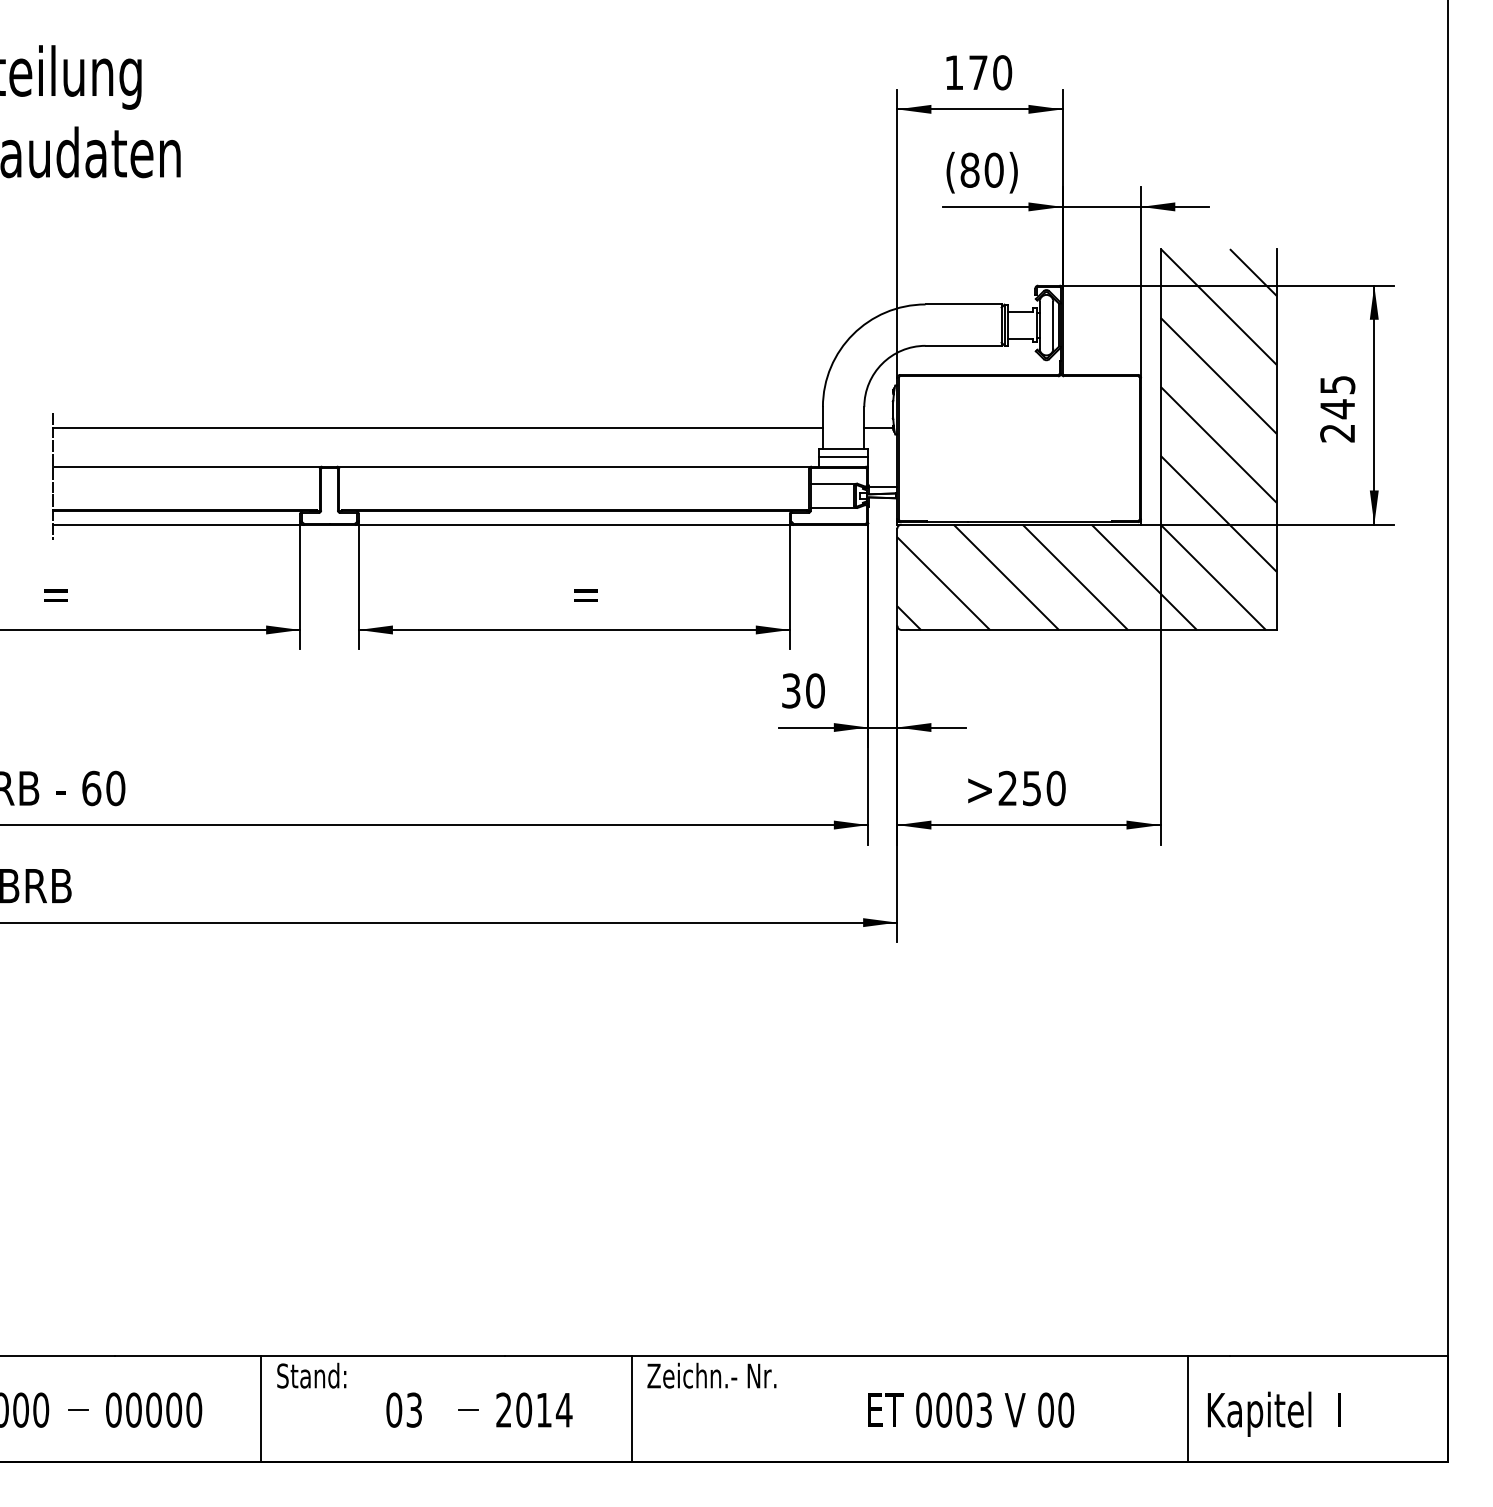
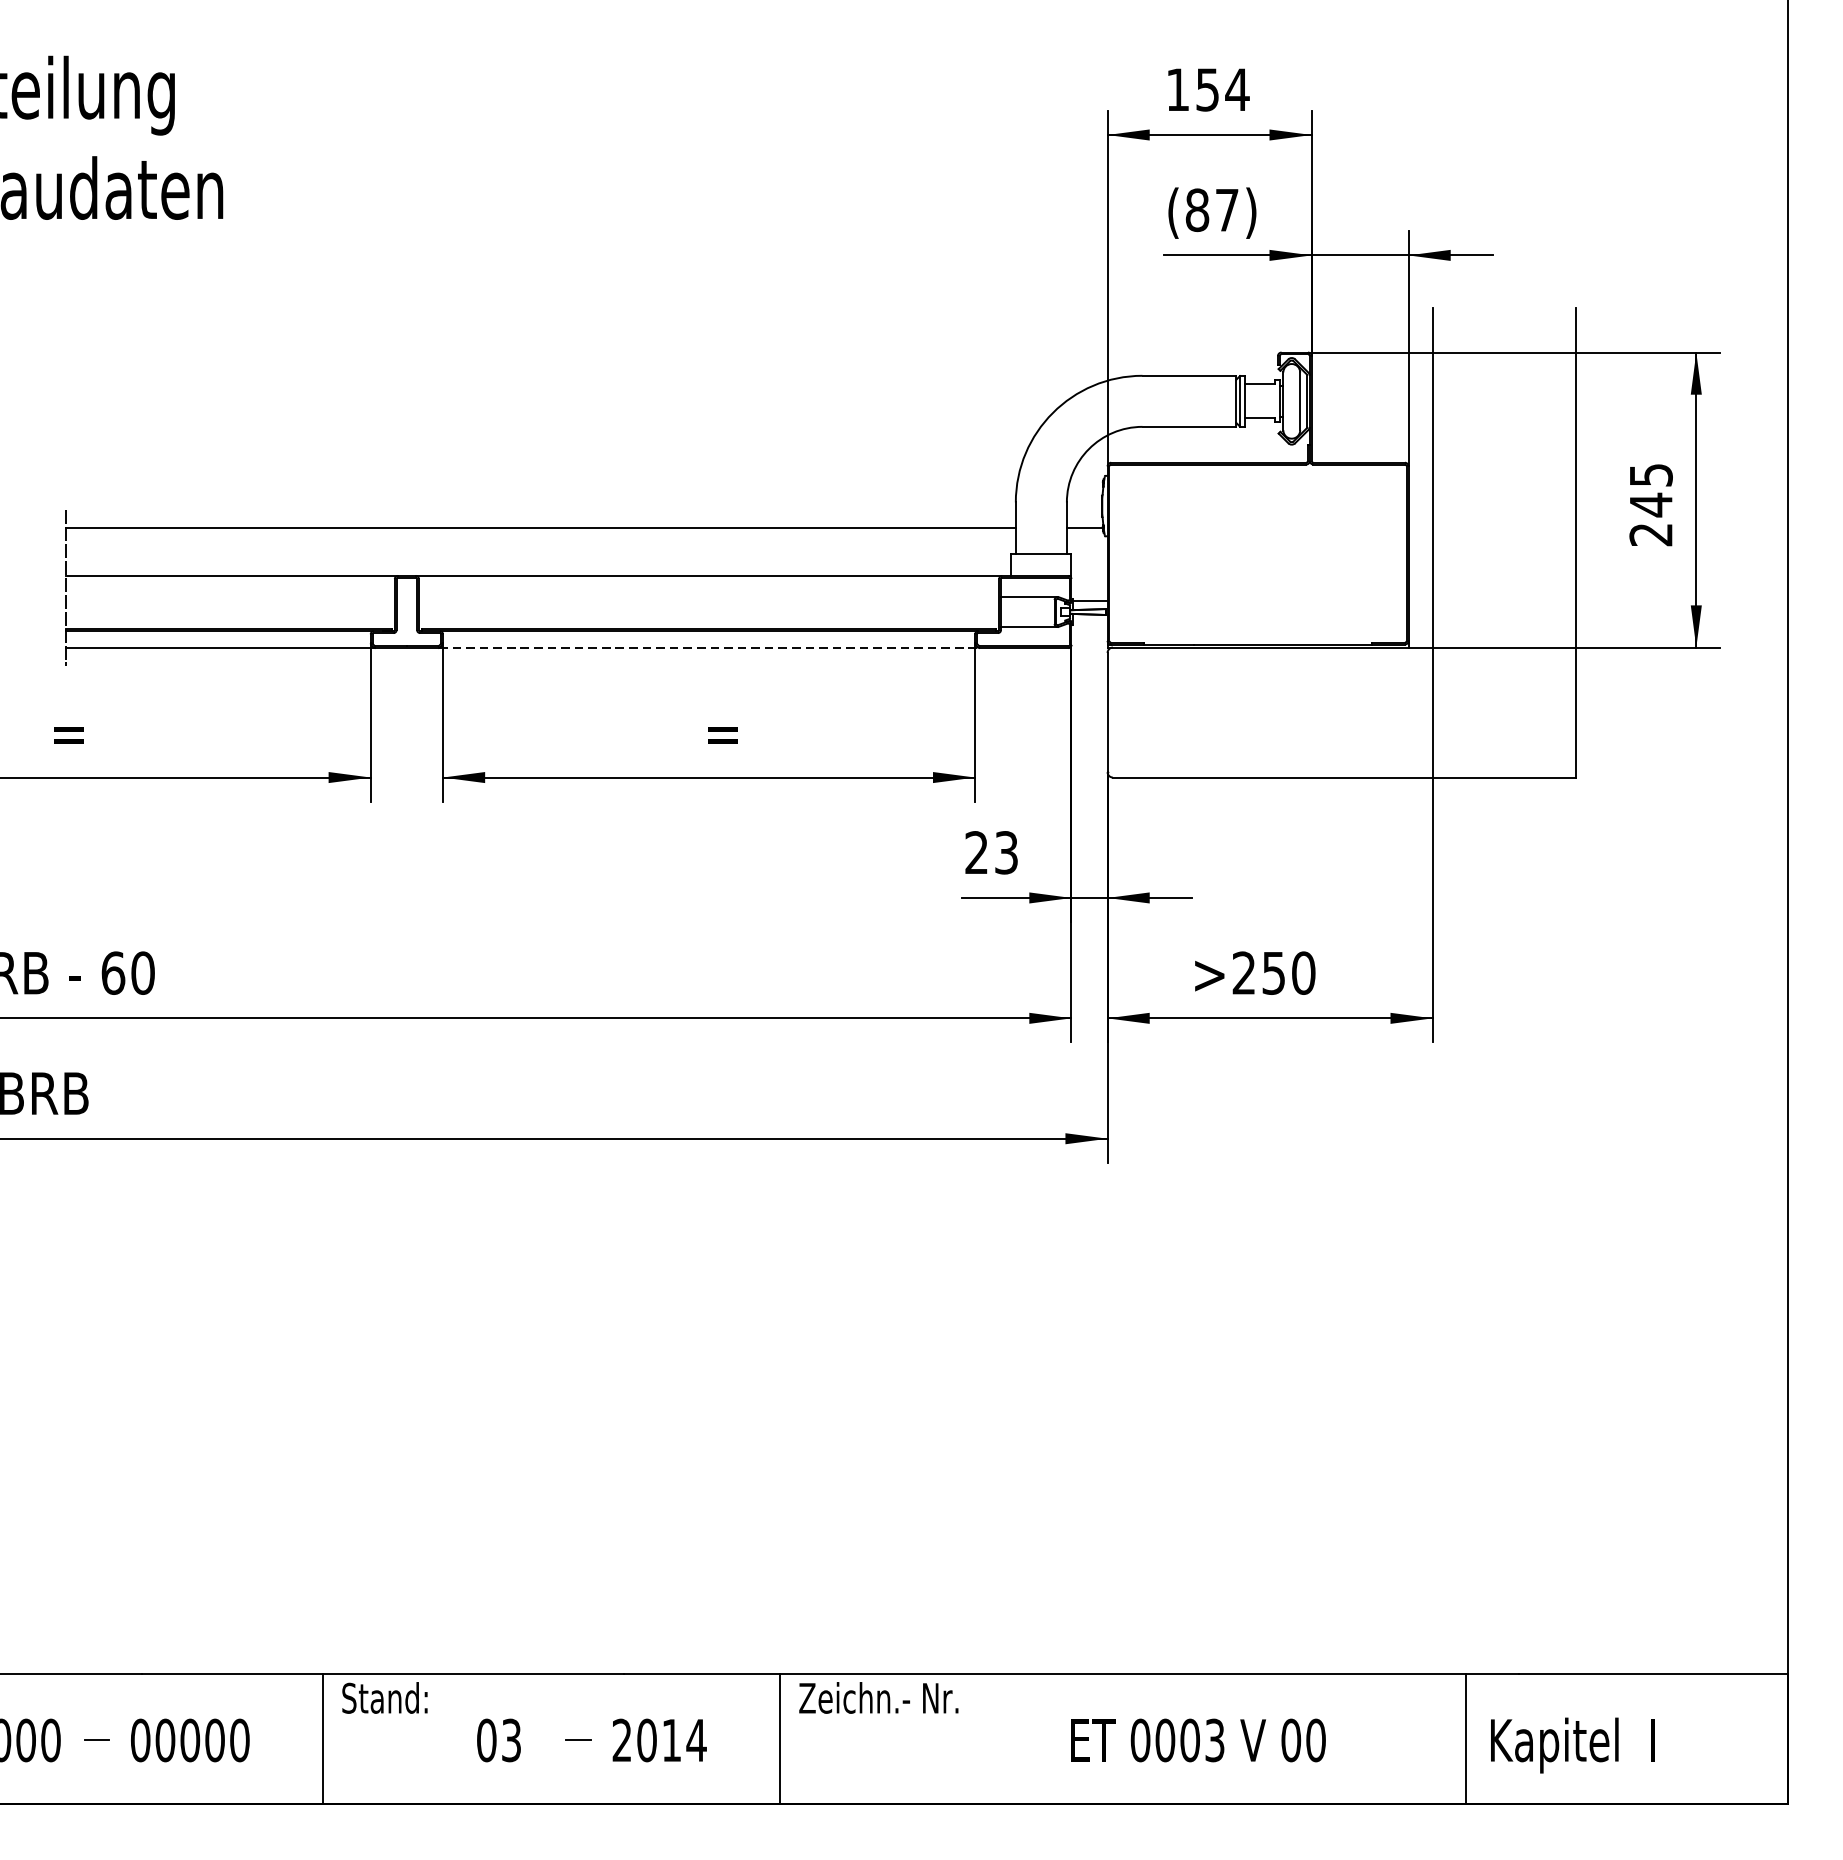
text: (990, 72) -> (1222, 89), 170 -> 154
text: (993, 169) -> (1226, 209), (80) -> (87)
hatch: (1086, 439) -> (1341, 542), removed
line: (843, 456) -> (1041, 563), removed
line: (574, 525) -> (709, 648), solid -> dashed
text: (803, 690) -> (991, 852), 30 -> 23

